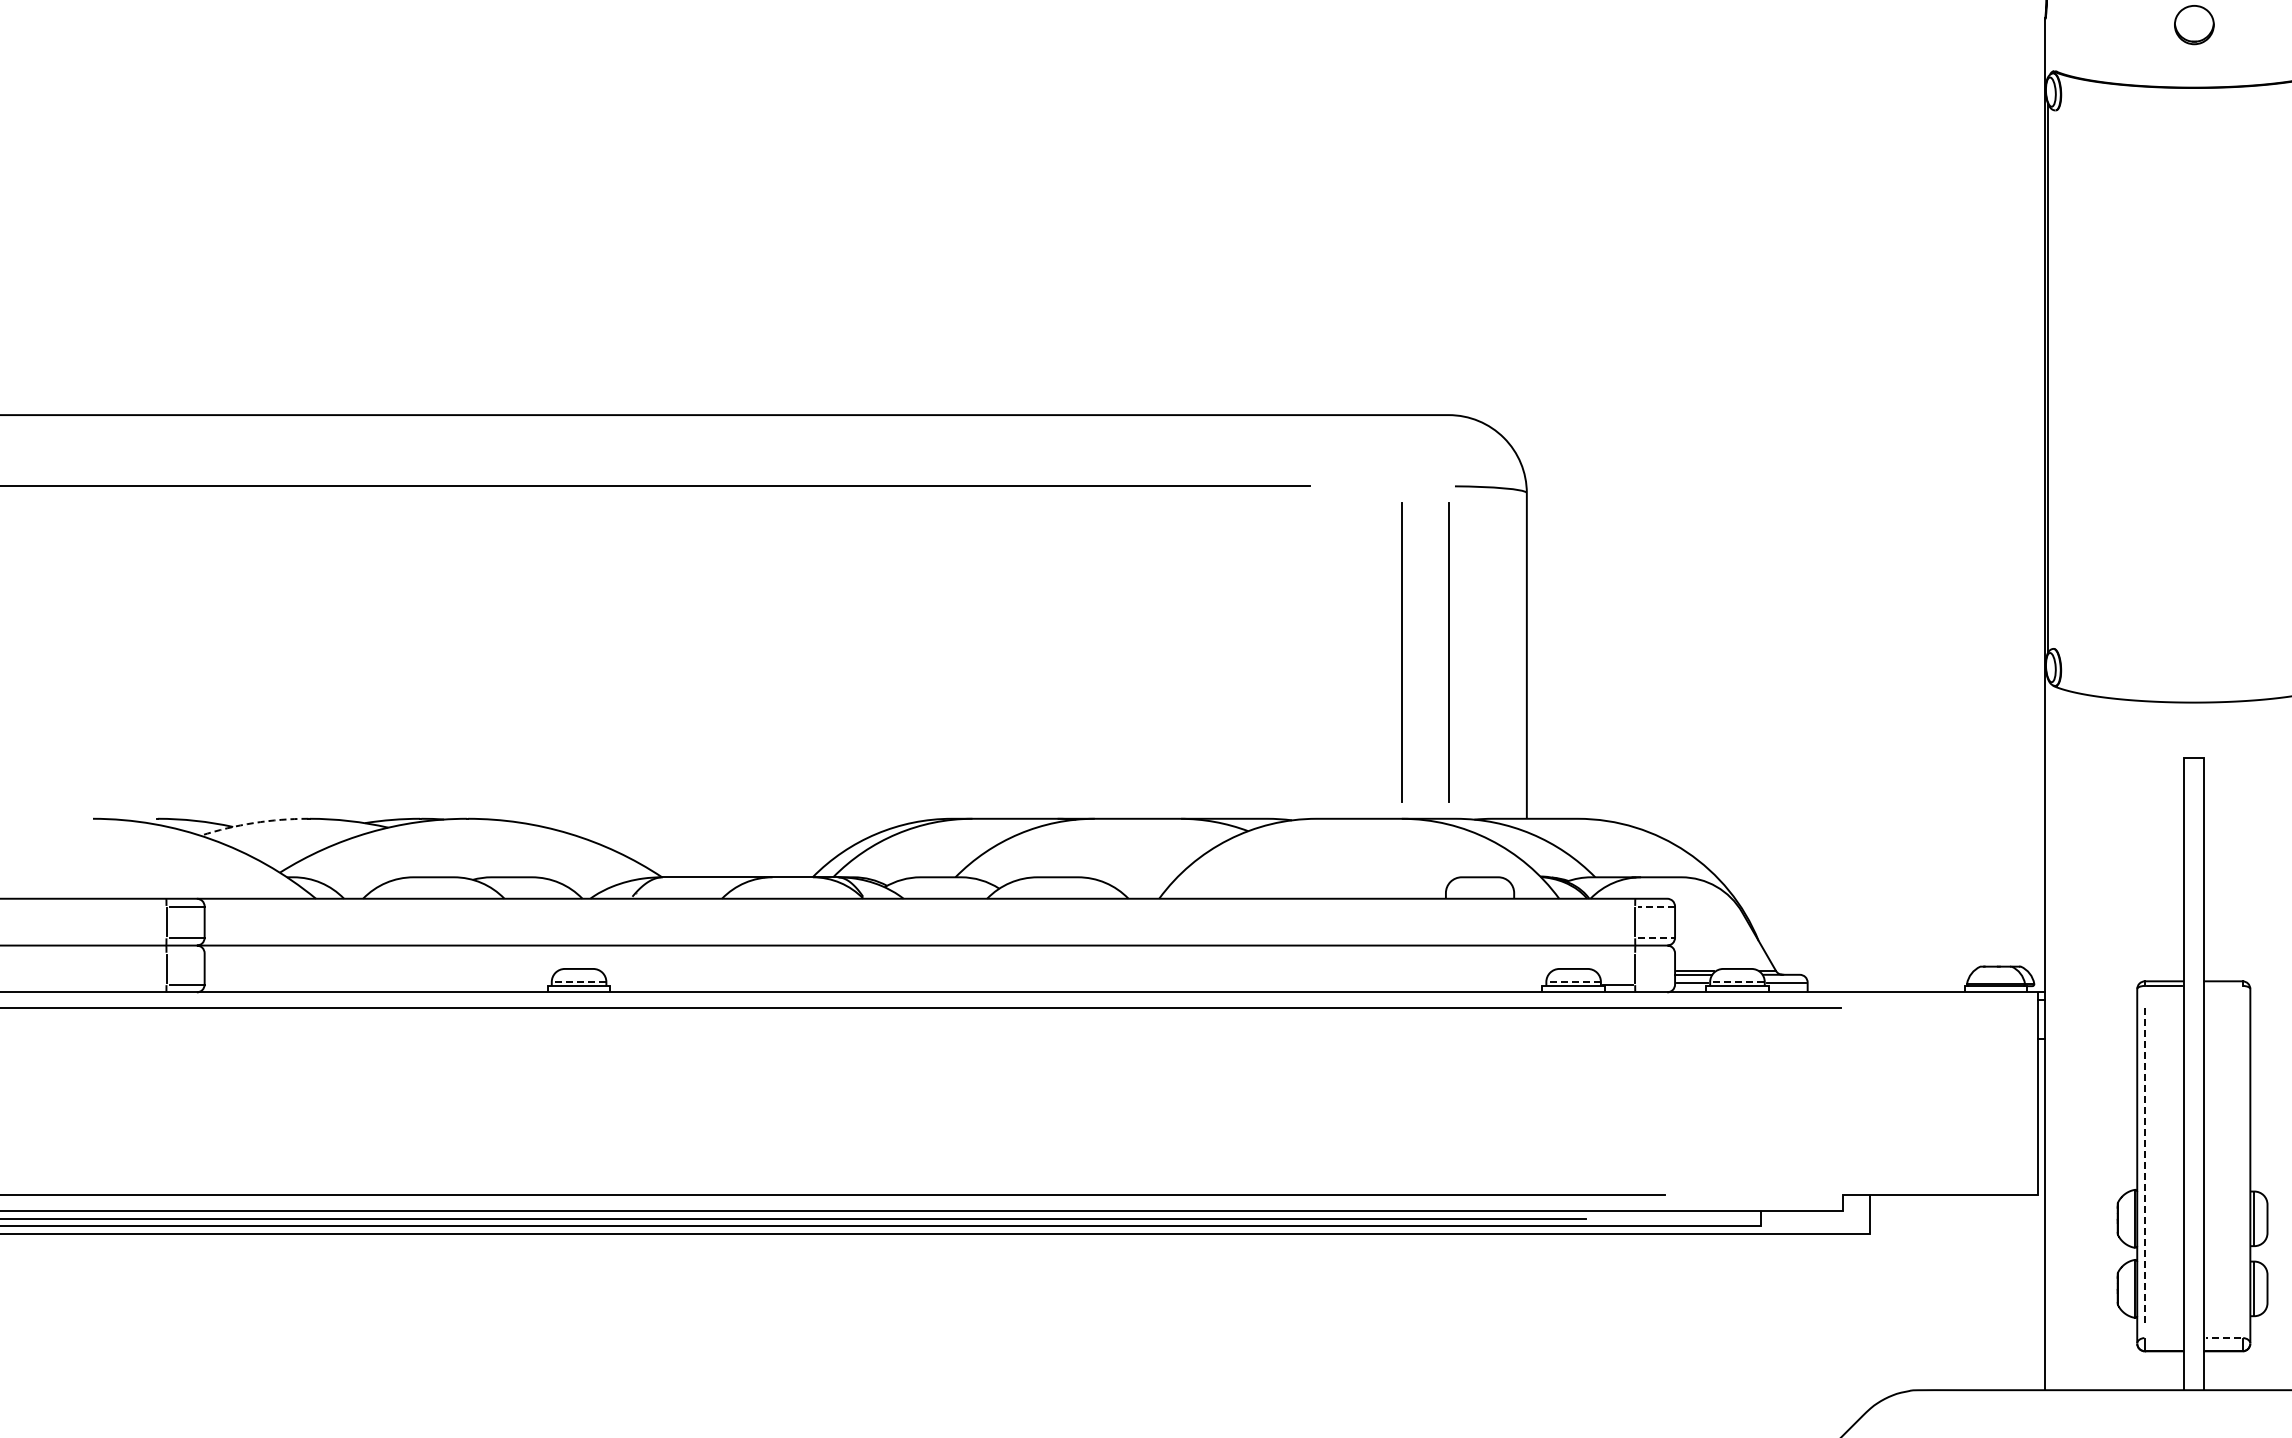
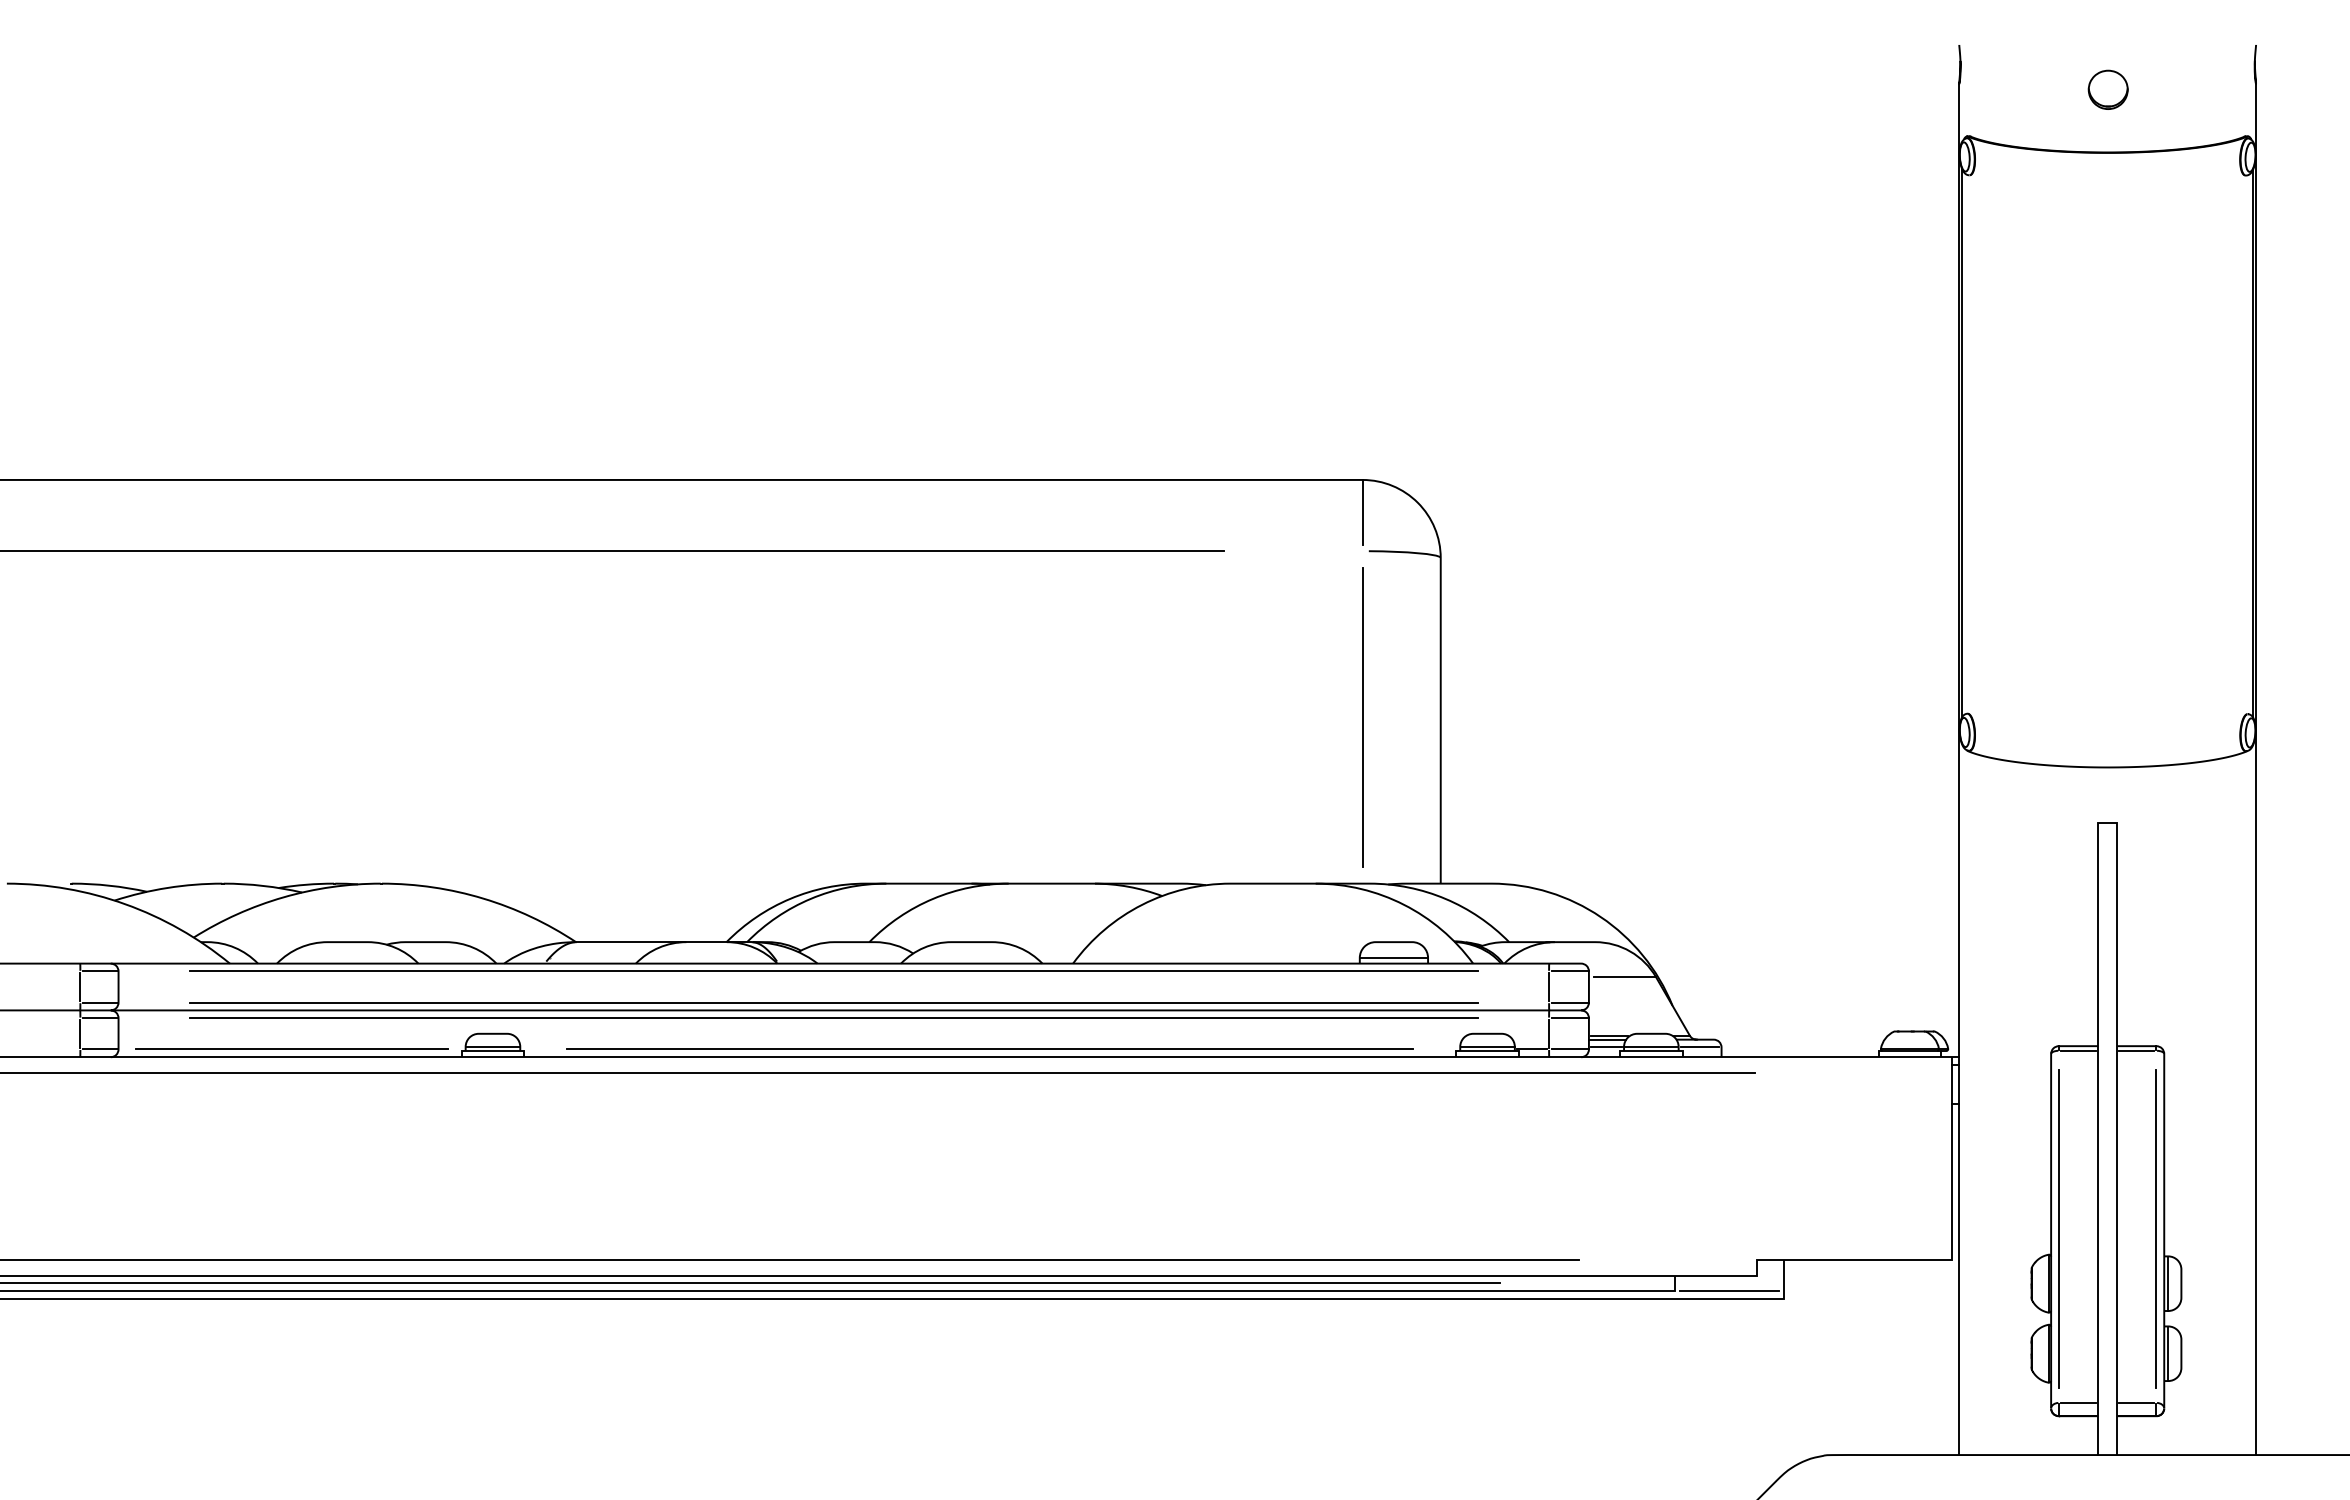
line: (1448, 447) -> (1362, 512), added
line: (1401, 652) -> (1315, 717), removed
arc: (253, 822) -> (167, 887), dashed -> solid
line: (1479, 892) -> (1393, 957), added
line: (919, 906) -> (833, 971), added
line: (1655, 906) -> (1569, 971), dashed -> solid
line: (1710, 912) -> (1624, 977), added
line: (919, 937) -> (833, 1002), added
line: (1656, 937) -> (1570, 1002), dashed -> solid
line: (186, 953) -> (100, 1018), added
line: (919, 953) -> (833, 1018), added
line: (1656, 953) -> (1570, 1018), added
line: (578, 981) -> (492, 1046), dashed -> solid
line: (1573, 981) -> (1487, 1046), dashed -> solid
line: (1737, 981) -> (1651, 1046), dashed -> solid
line: (377, 984) -> (291, 1049), added
line: (1076, 984) -> (990, 1049), added
line: (1656, 984) -> (1570, 1049), added
line: (2222, 985) -> (2136, 1050), added
line: (2144, 1163) -> (2058, 1228), dashed -> solid
line: (2242, 1163) -> (2156, 1228), added
line: (1815, 1226) -> (1729, 1291), added
line: (2163, 1337) -> (2077, 1402), added
line: (2222, 1337) -> (2136, 1402), dashed -> solid

